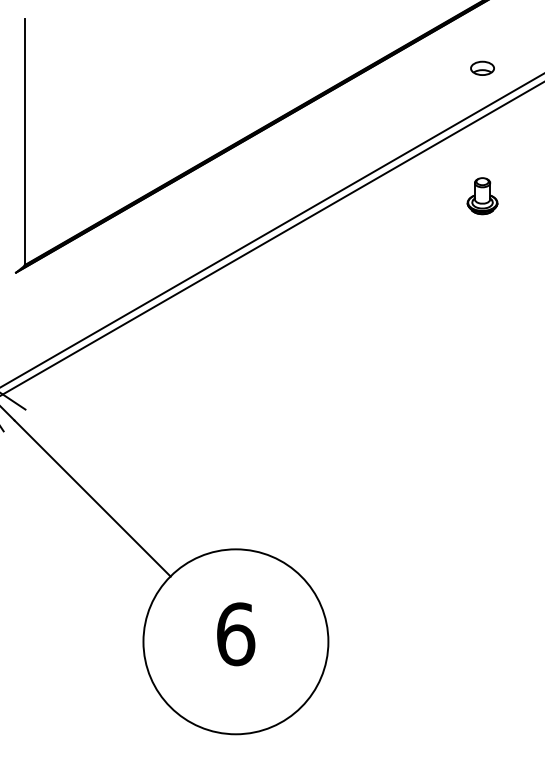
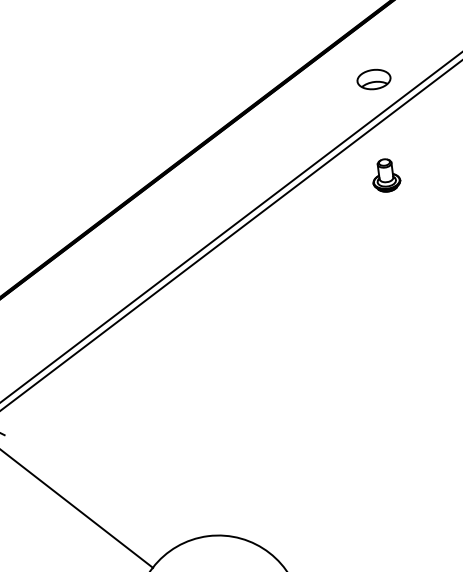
part: (482, 67) -> (373, 78), size x1.6
part: (482, 196) -> (386, 175), moved

